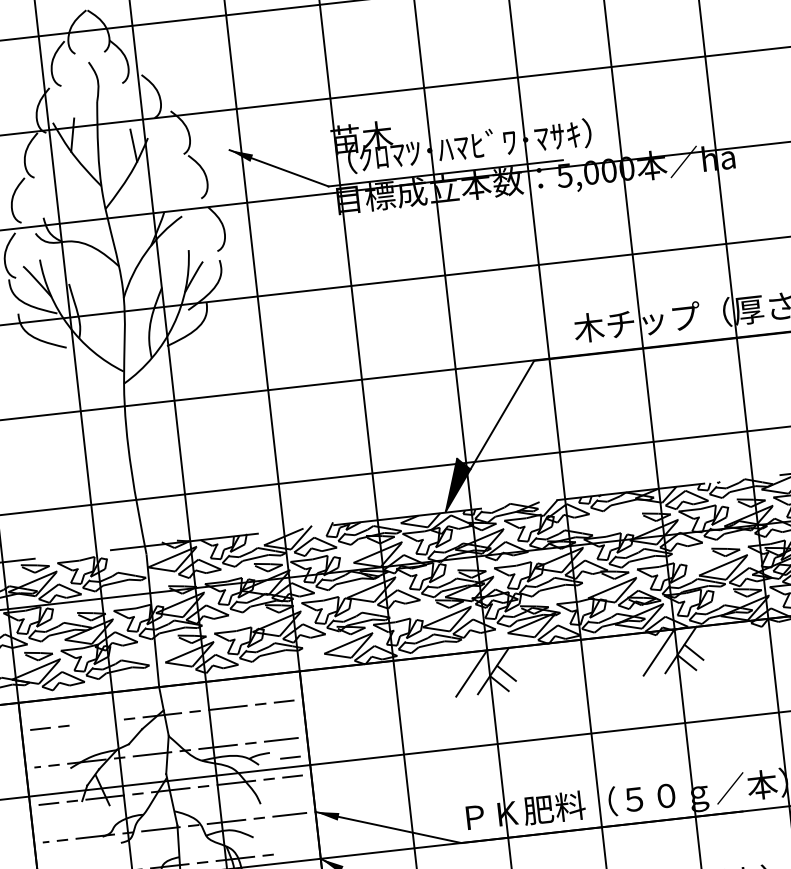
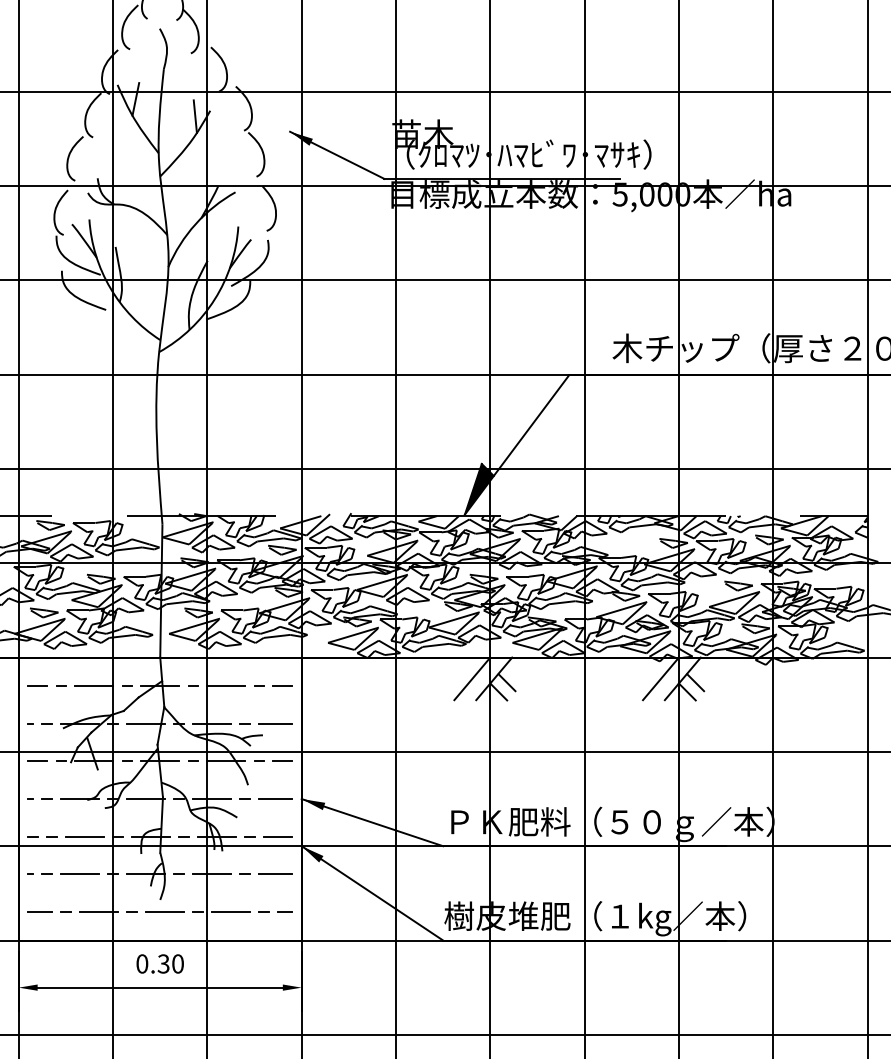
line: (96, 722) -> (94, 685), added
line: (290, 756) -> (282, 741), removed
line: (295, 851) -> (277, 836), added

